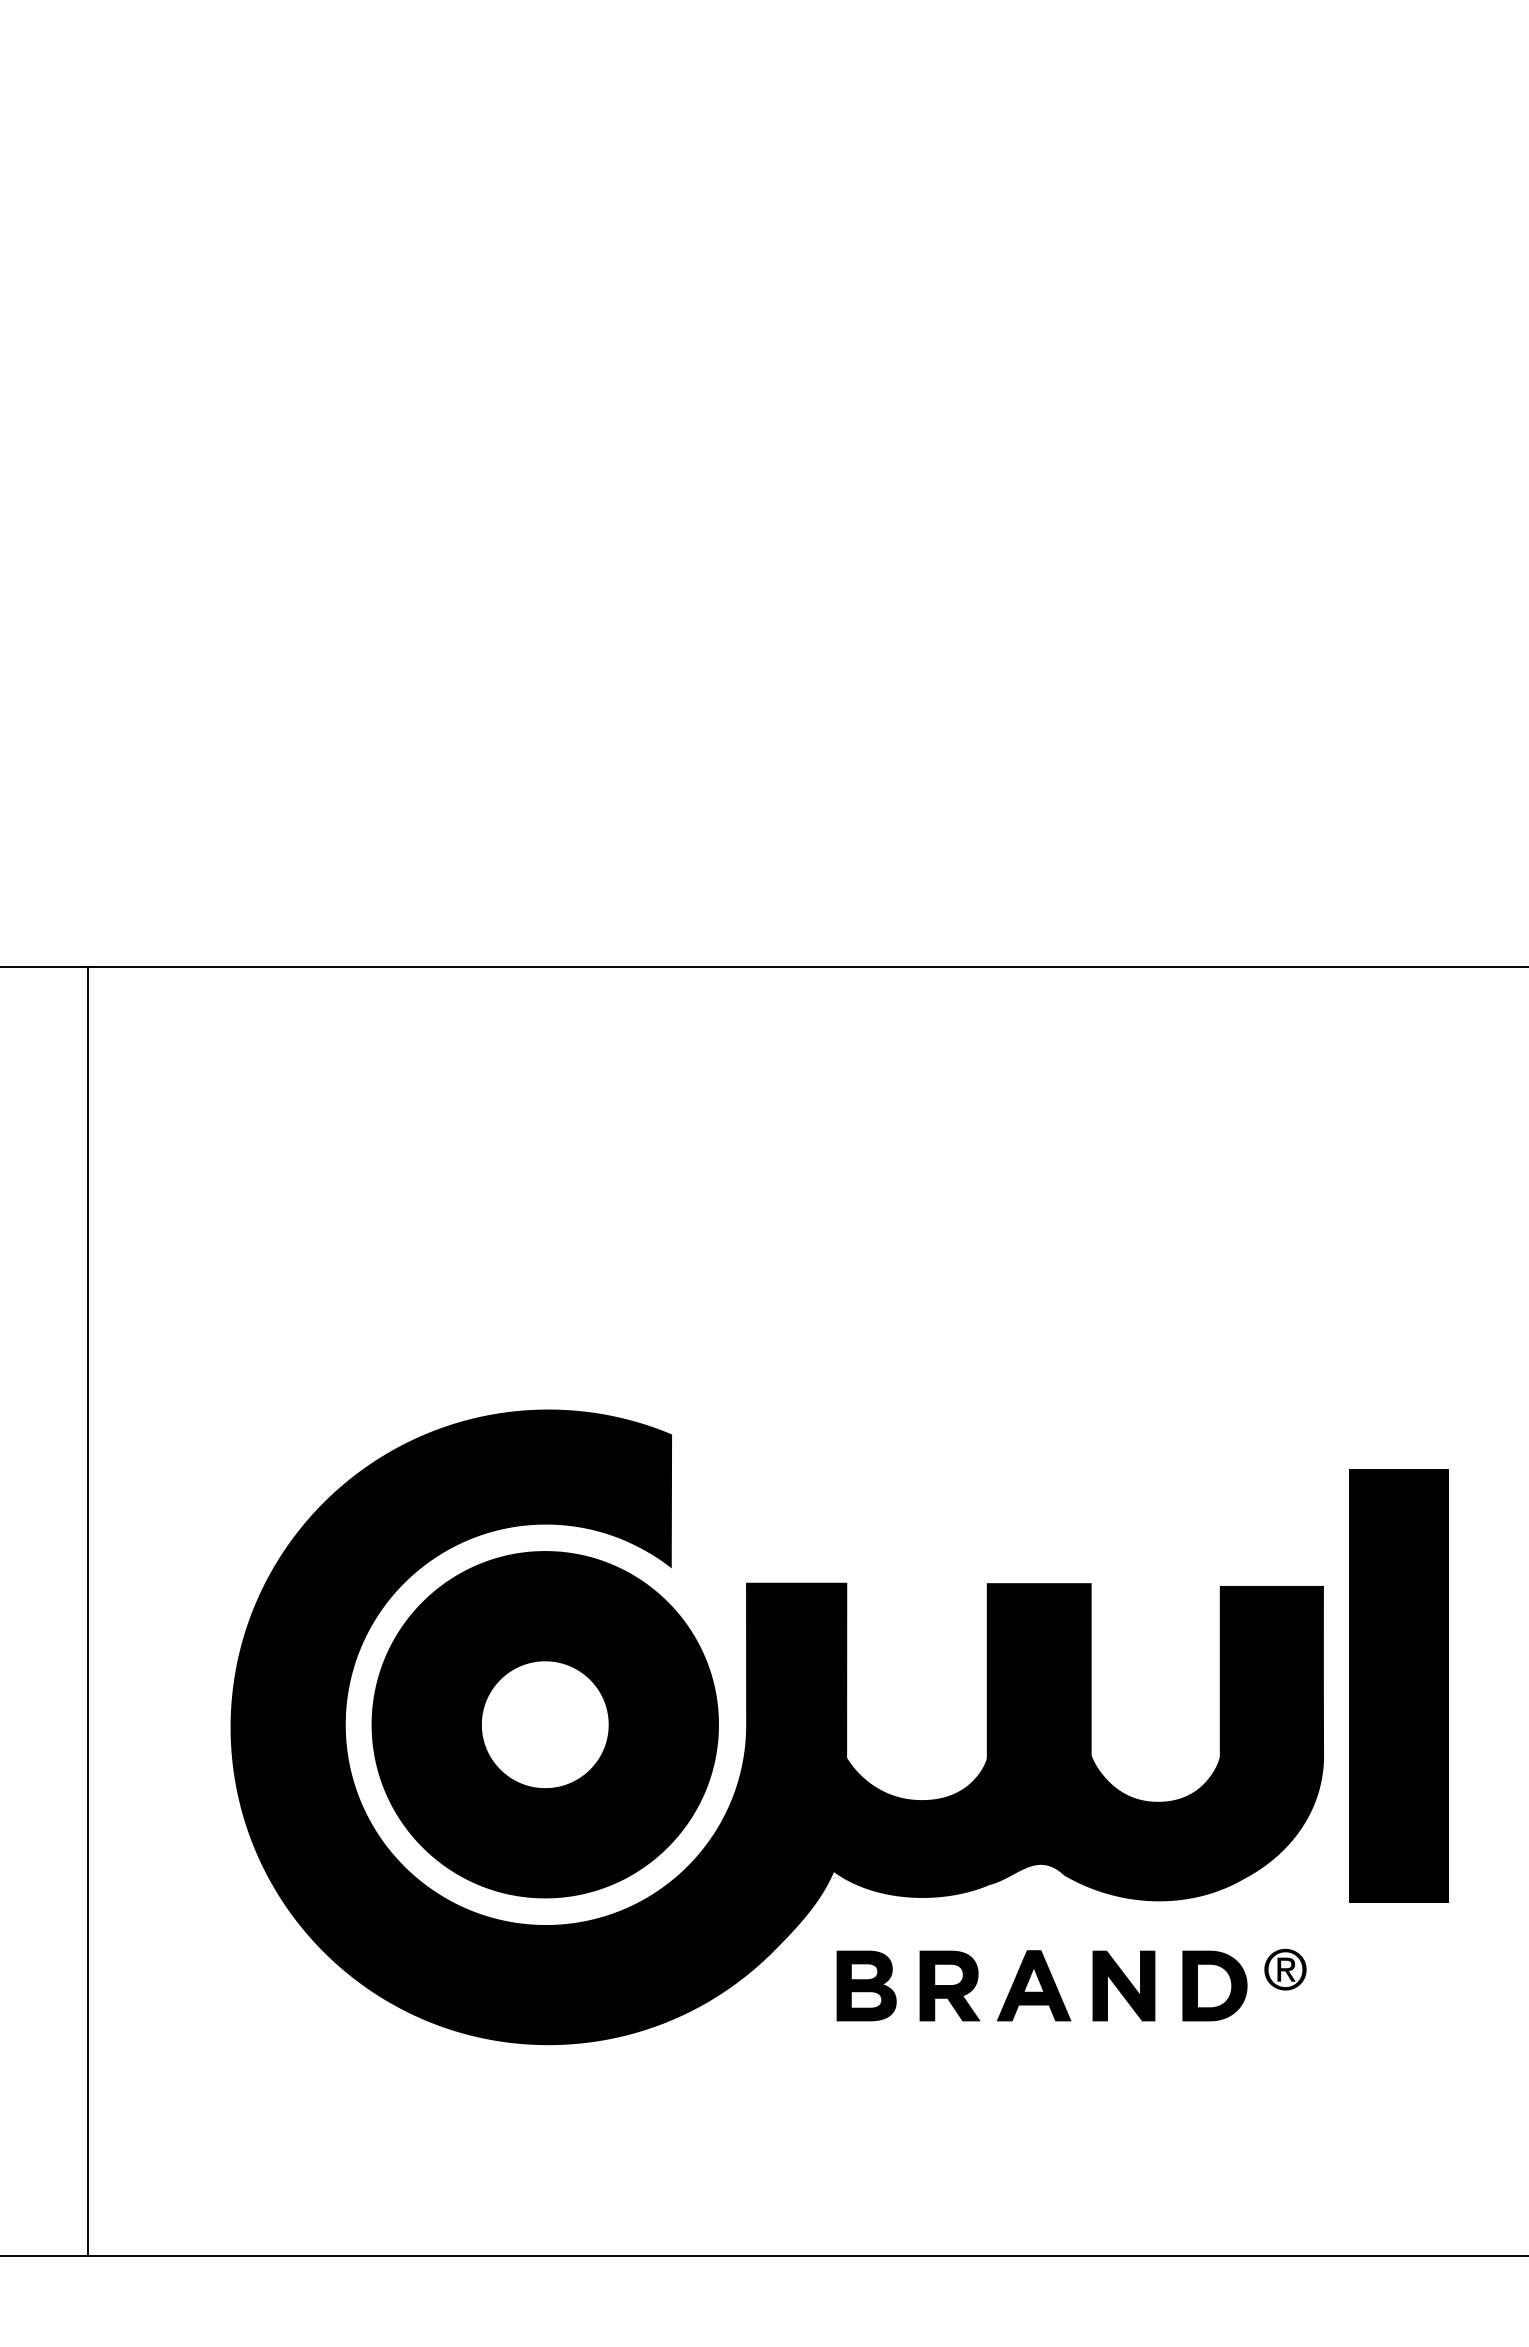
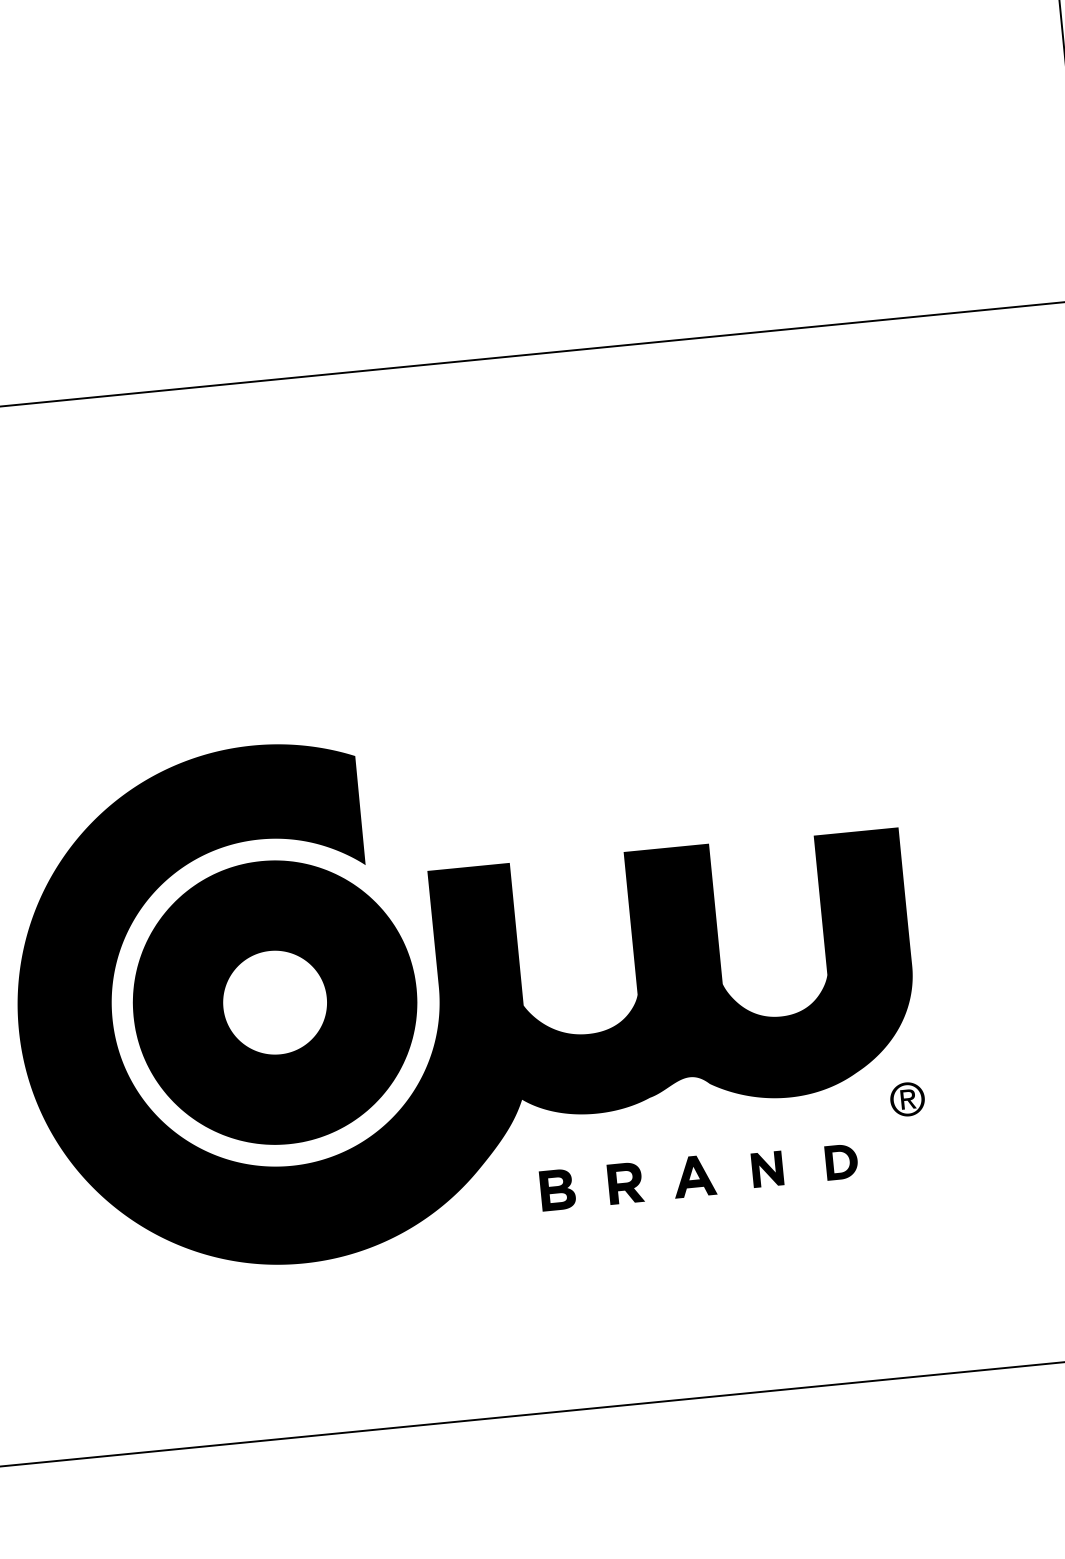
fill: (1398, 1685) -> (967, 902), removed
part: (1285, 1969) -> (907, 1099), moved
part: (866, 1985) -> (557, 1189), size x0.7
part: (949, 1985) -> (625, 1182), size x0.7
part: (1034, 1985) -> (694, 1176), size x0.7
part: (1123, 1985) -> (767, 1168), size x0.6
part: (1214, 1985) -> (841, 1161), size x0.6

